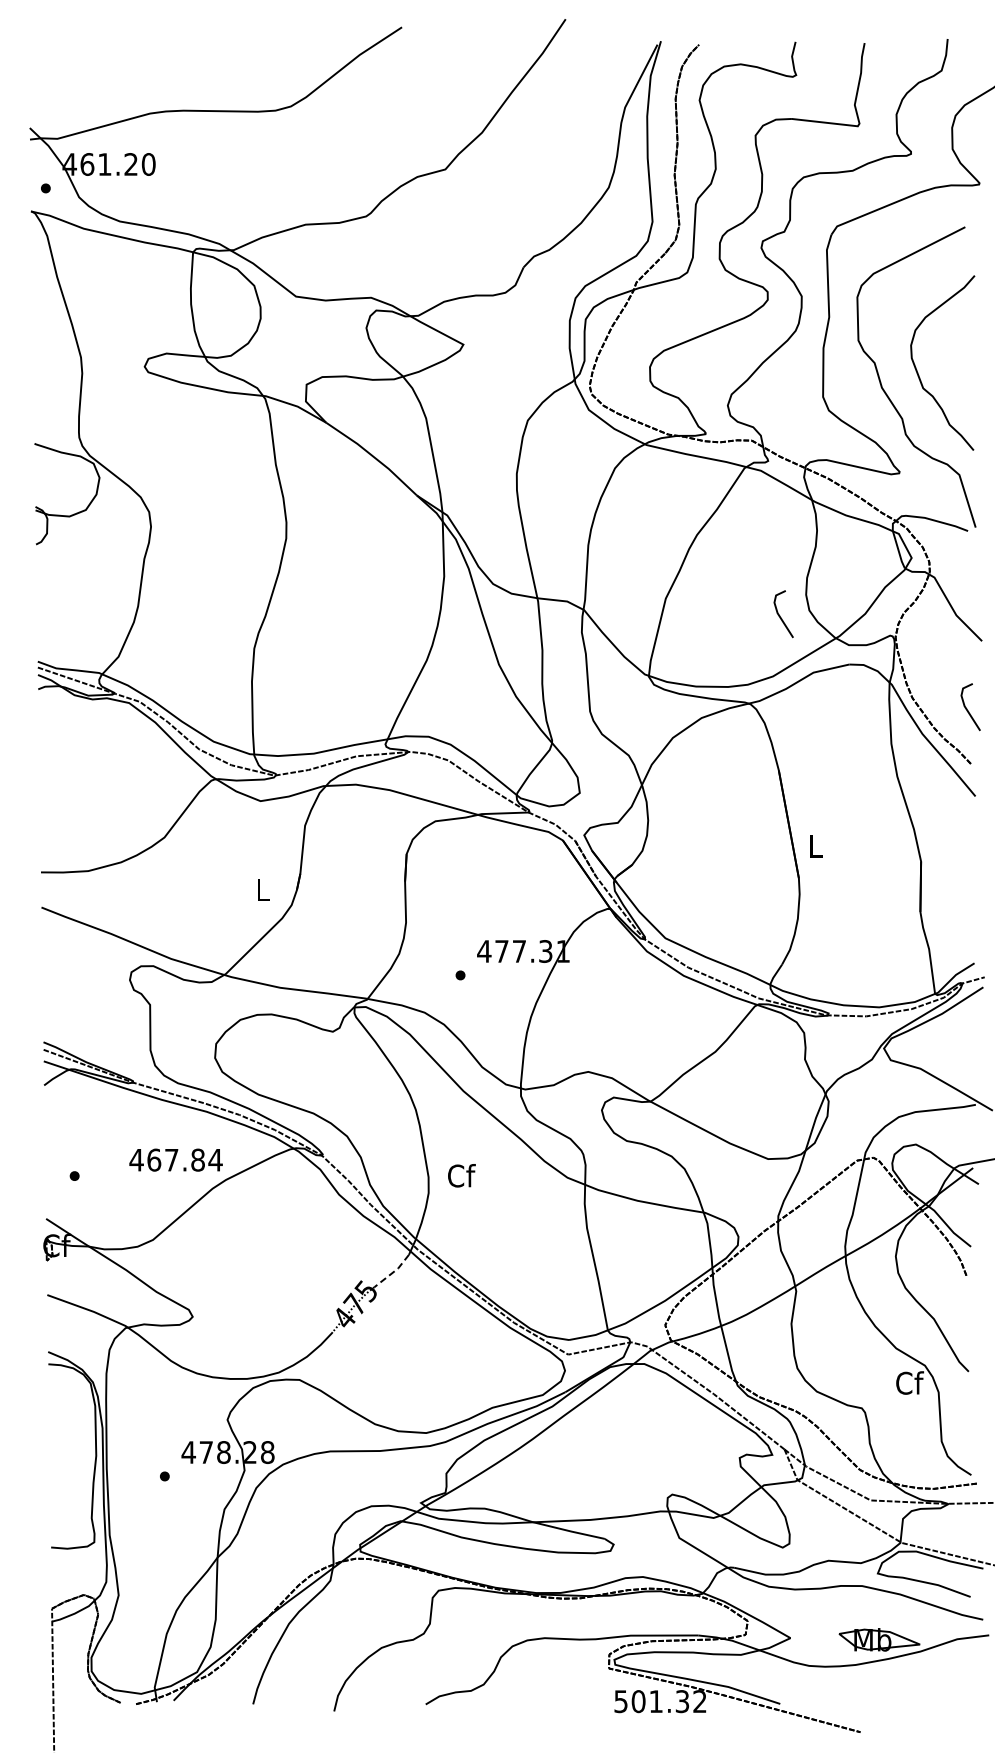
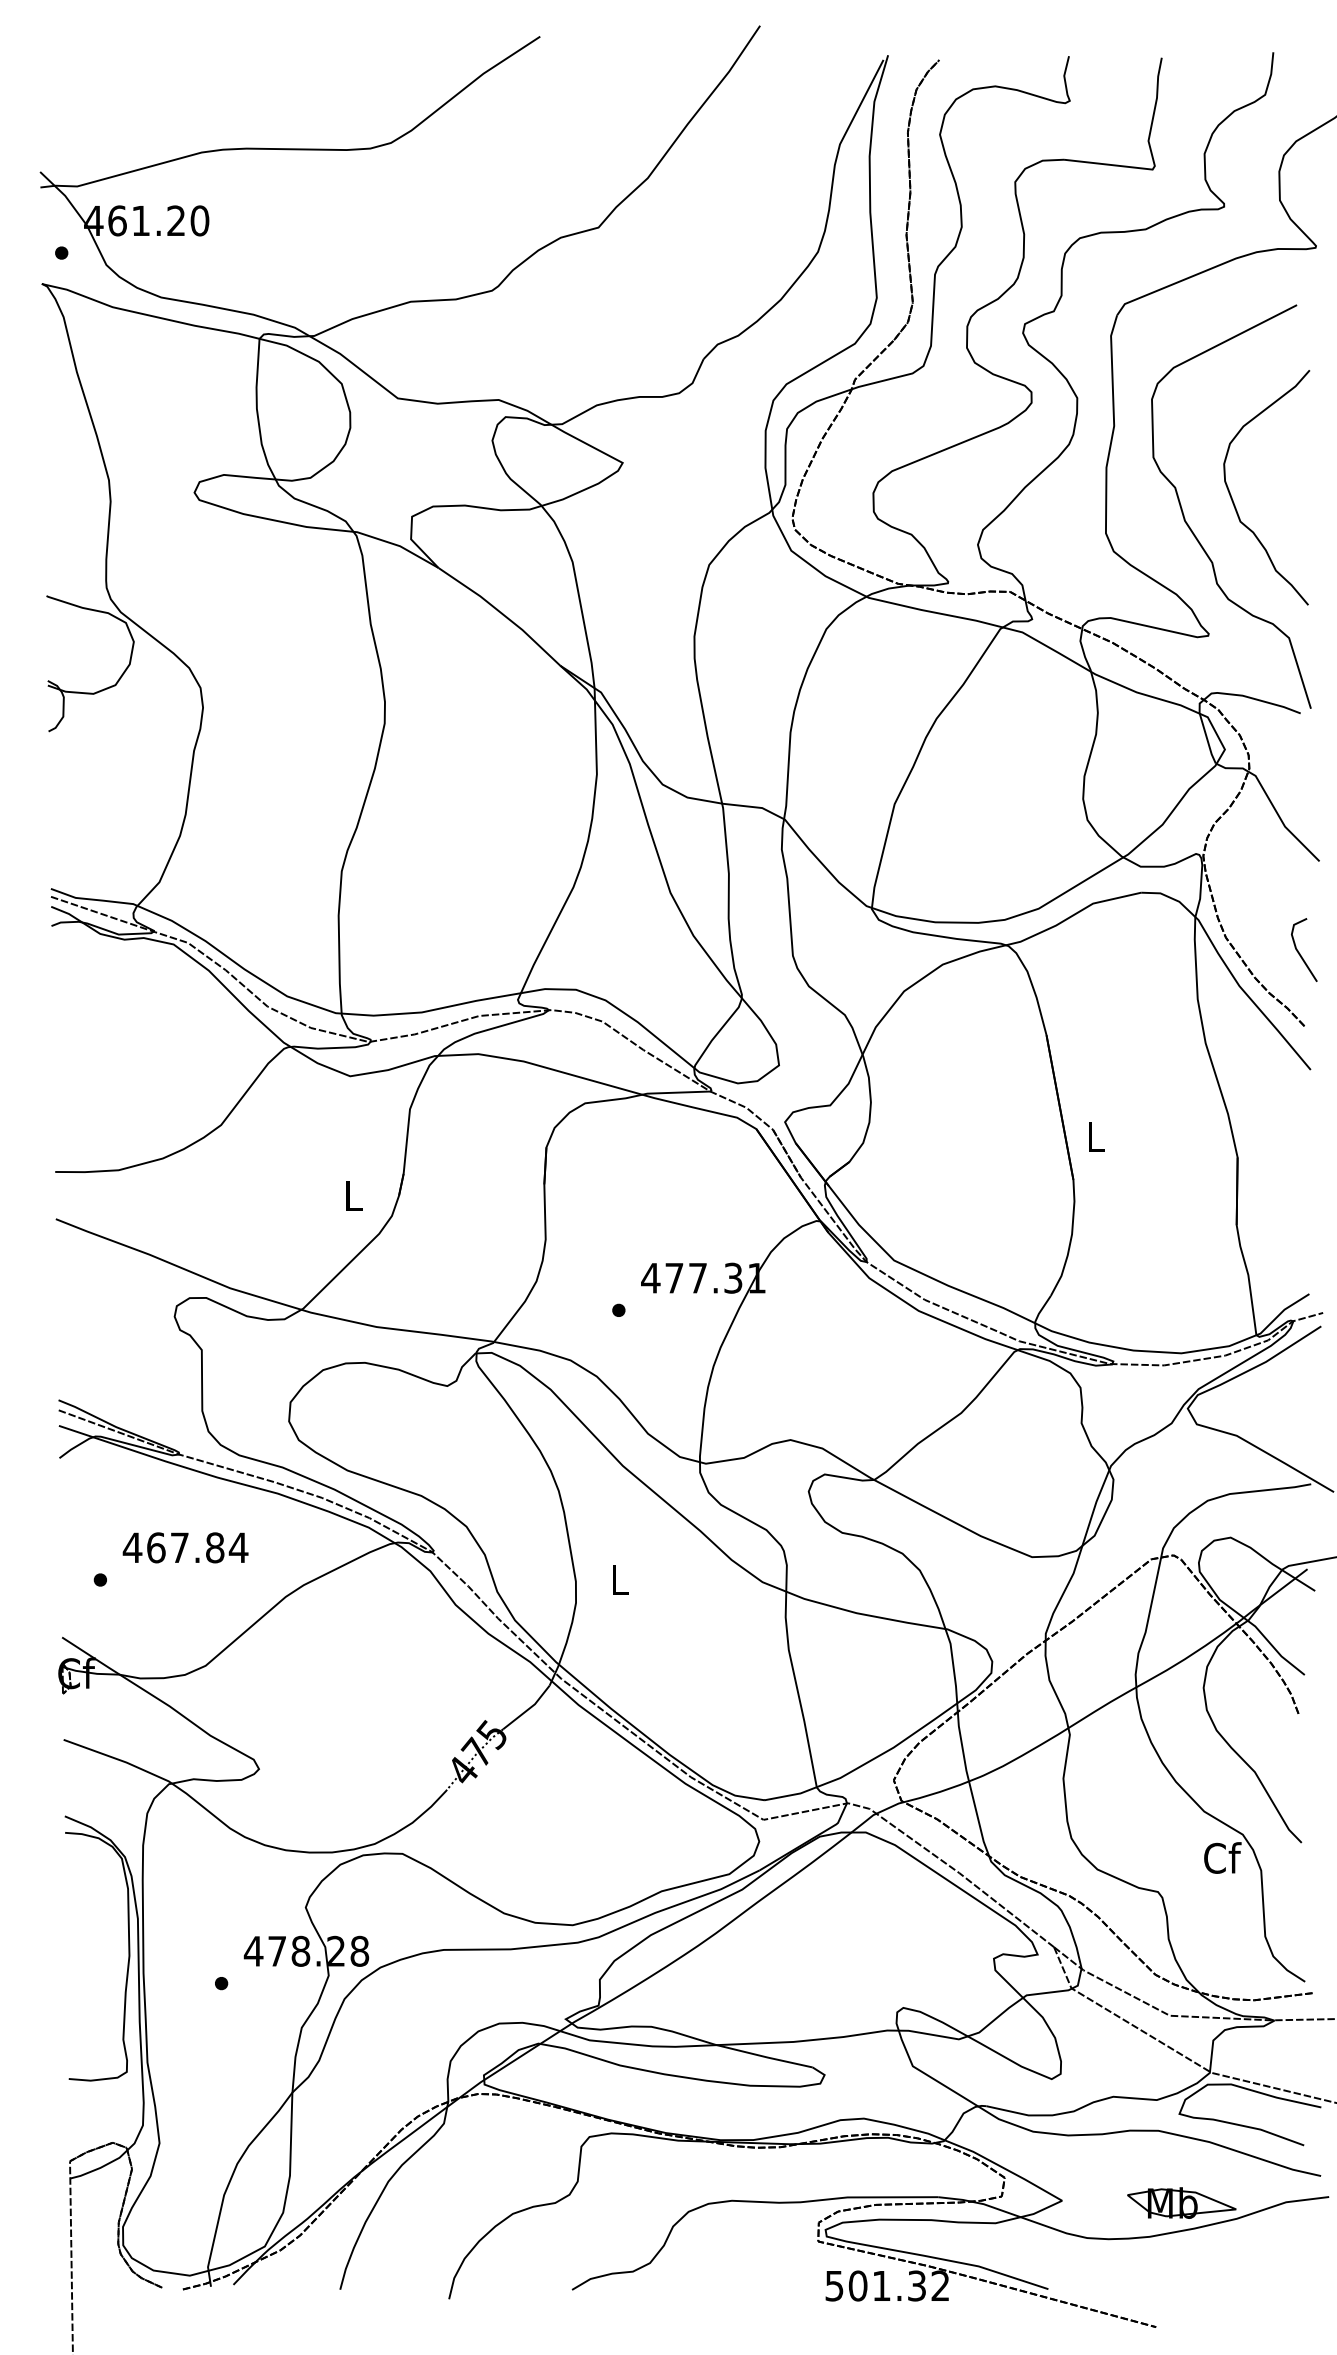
line: (780, 615) -> (1048, 826), removed
text: (175, 1159) -> (184, 1546), moved
text: (461, 1175) -> (620, 1579), Cf -> L
line: (393, 1272) -> (528, 1709), dashed -> solid

